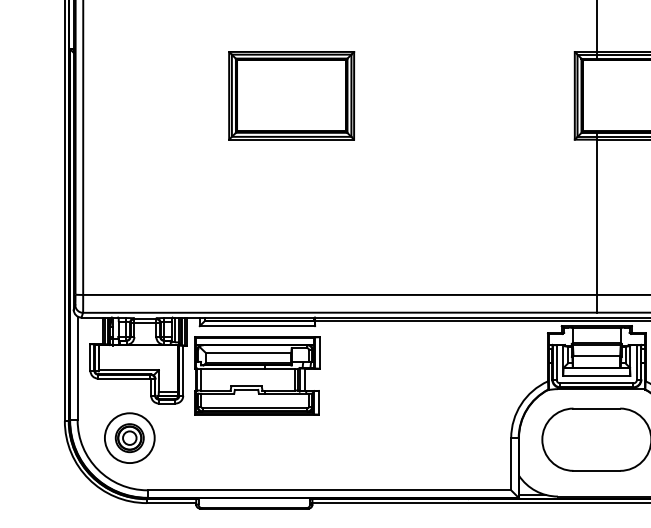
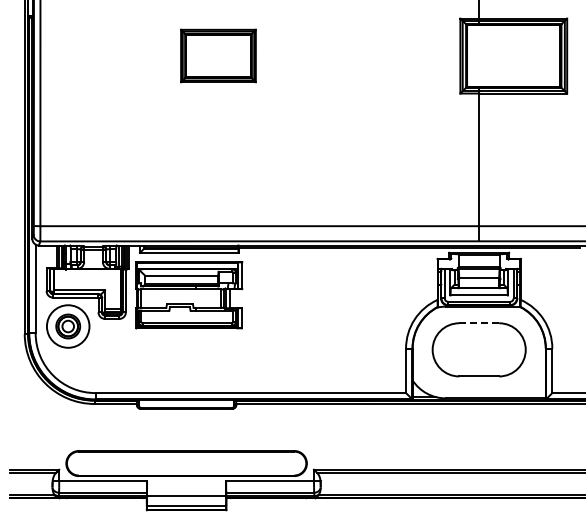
part: (291, 95) -> (218, 55), size x0.7
line: (597, 408) -> (479, 323), solid -> dashed
part: (130, 438) -> (68, 326), moved

